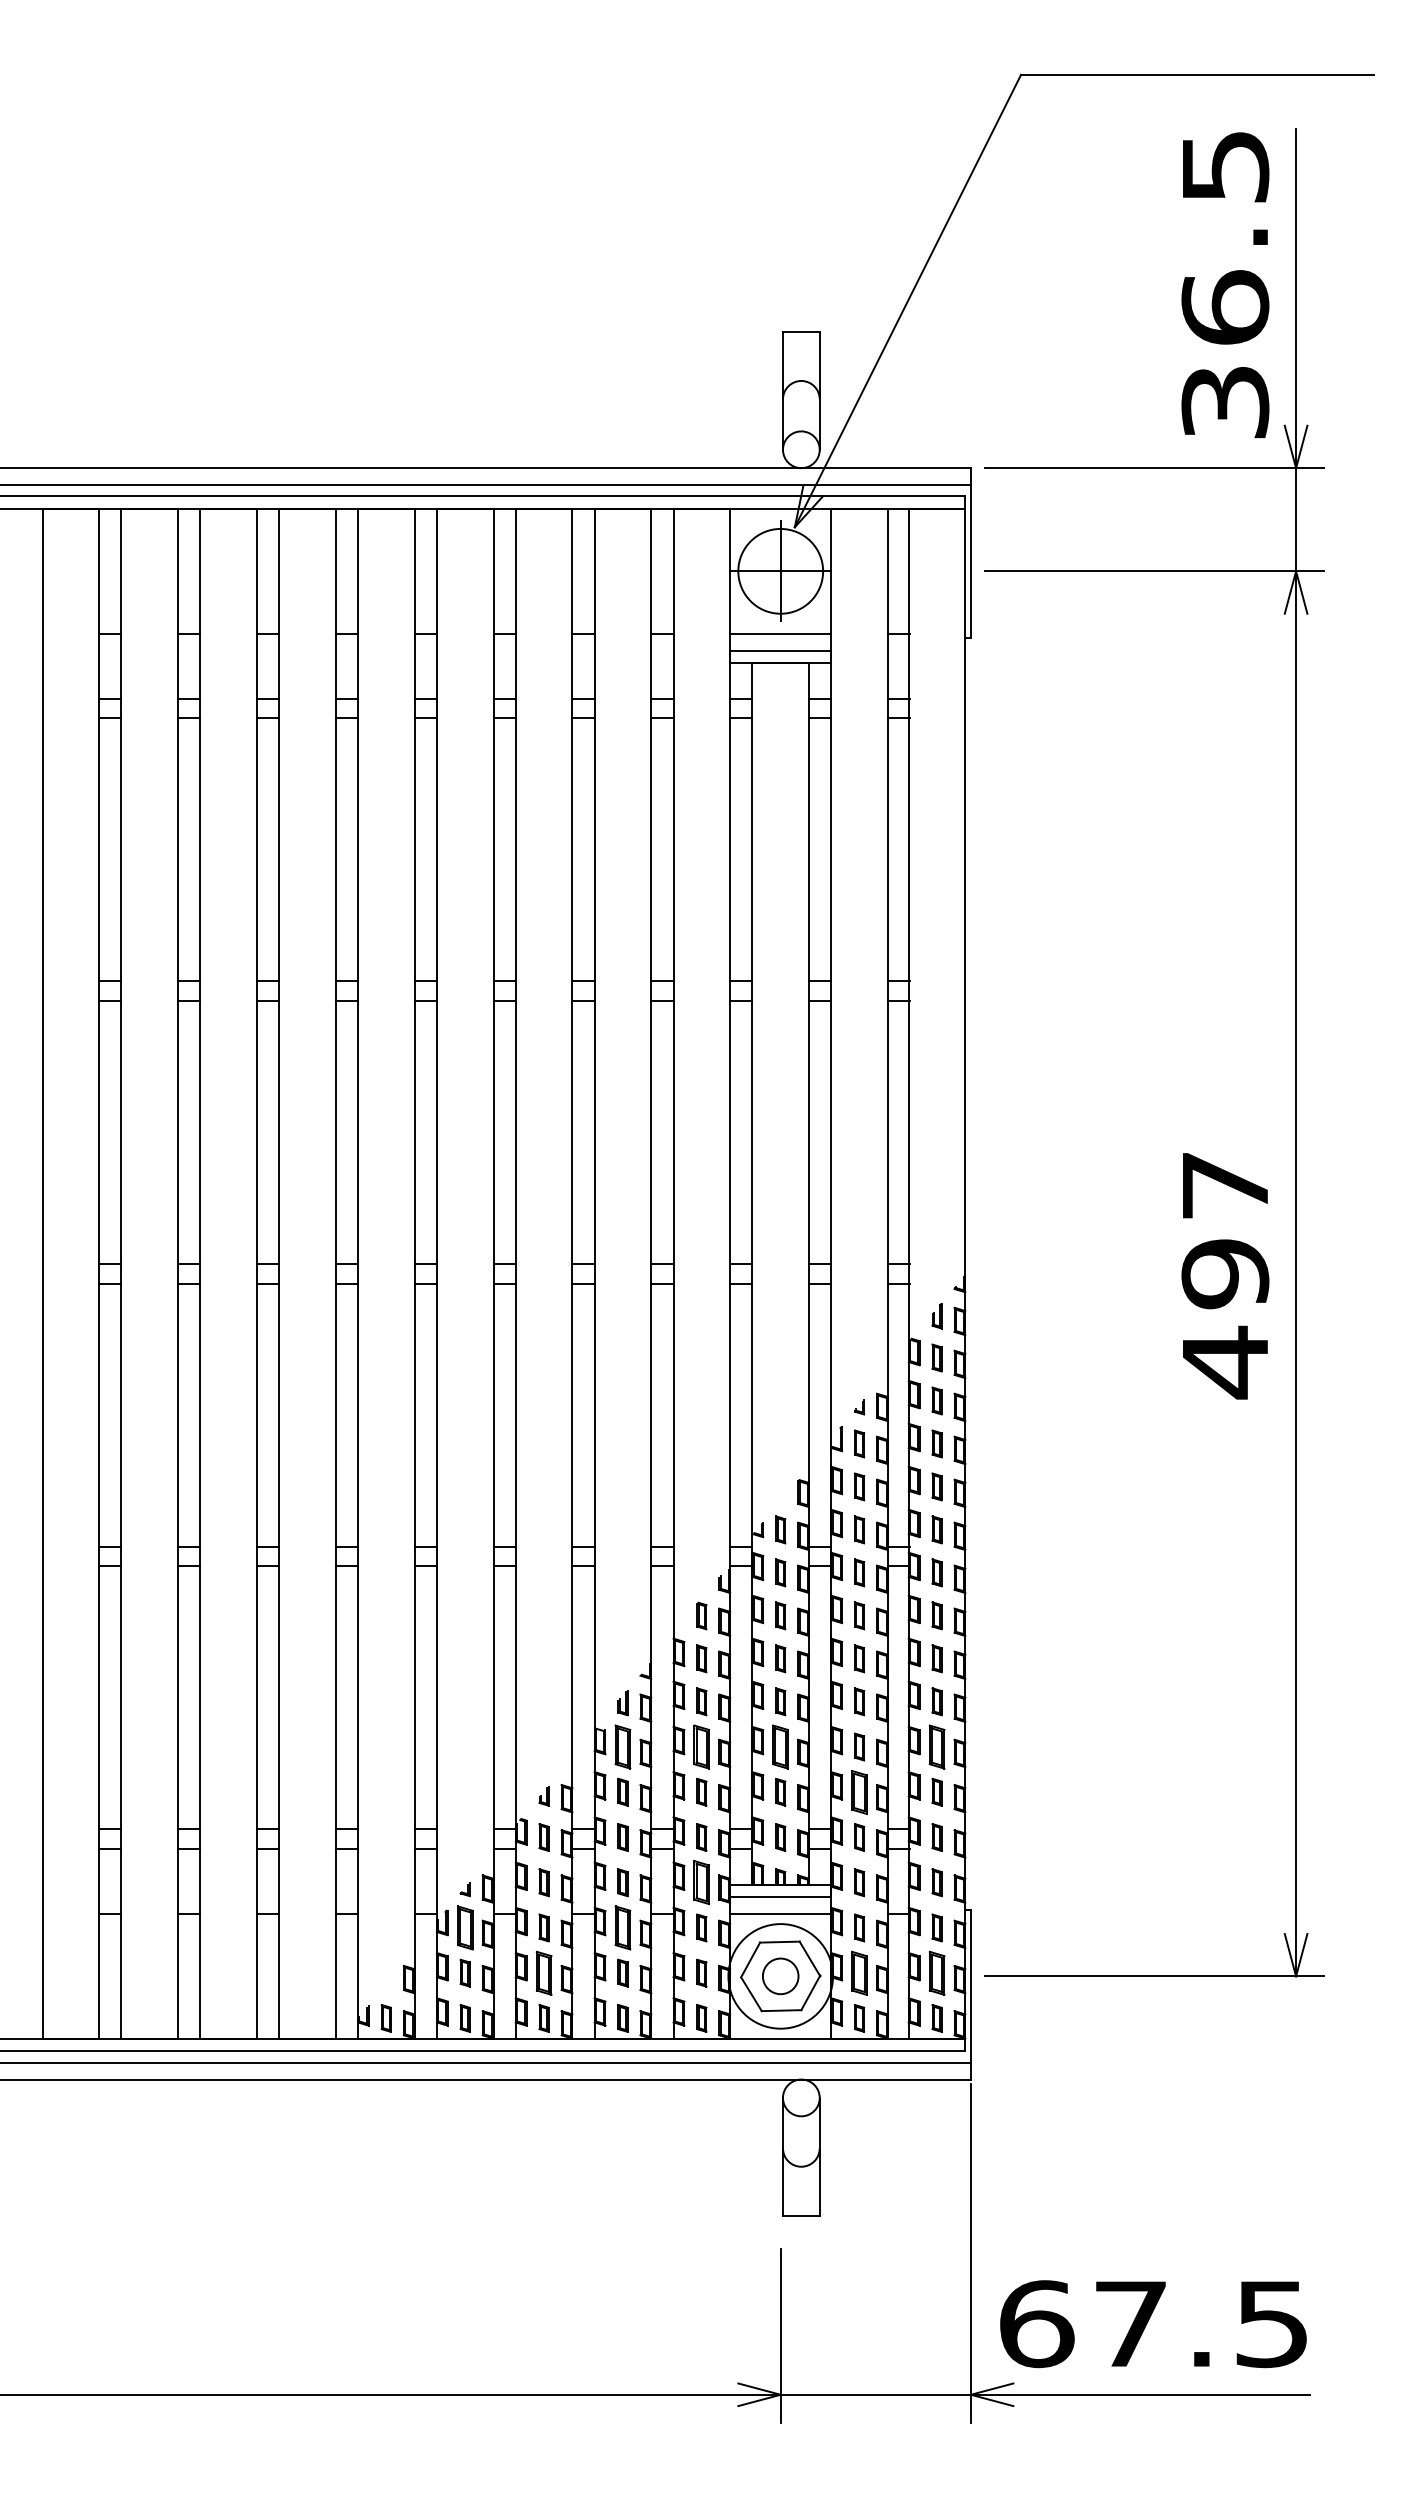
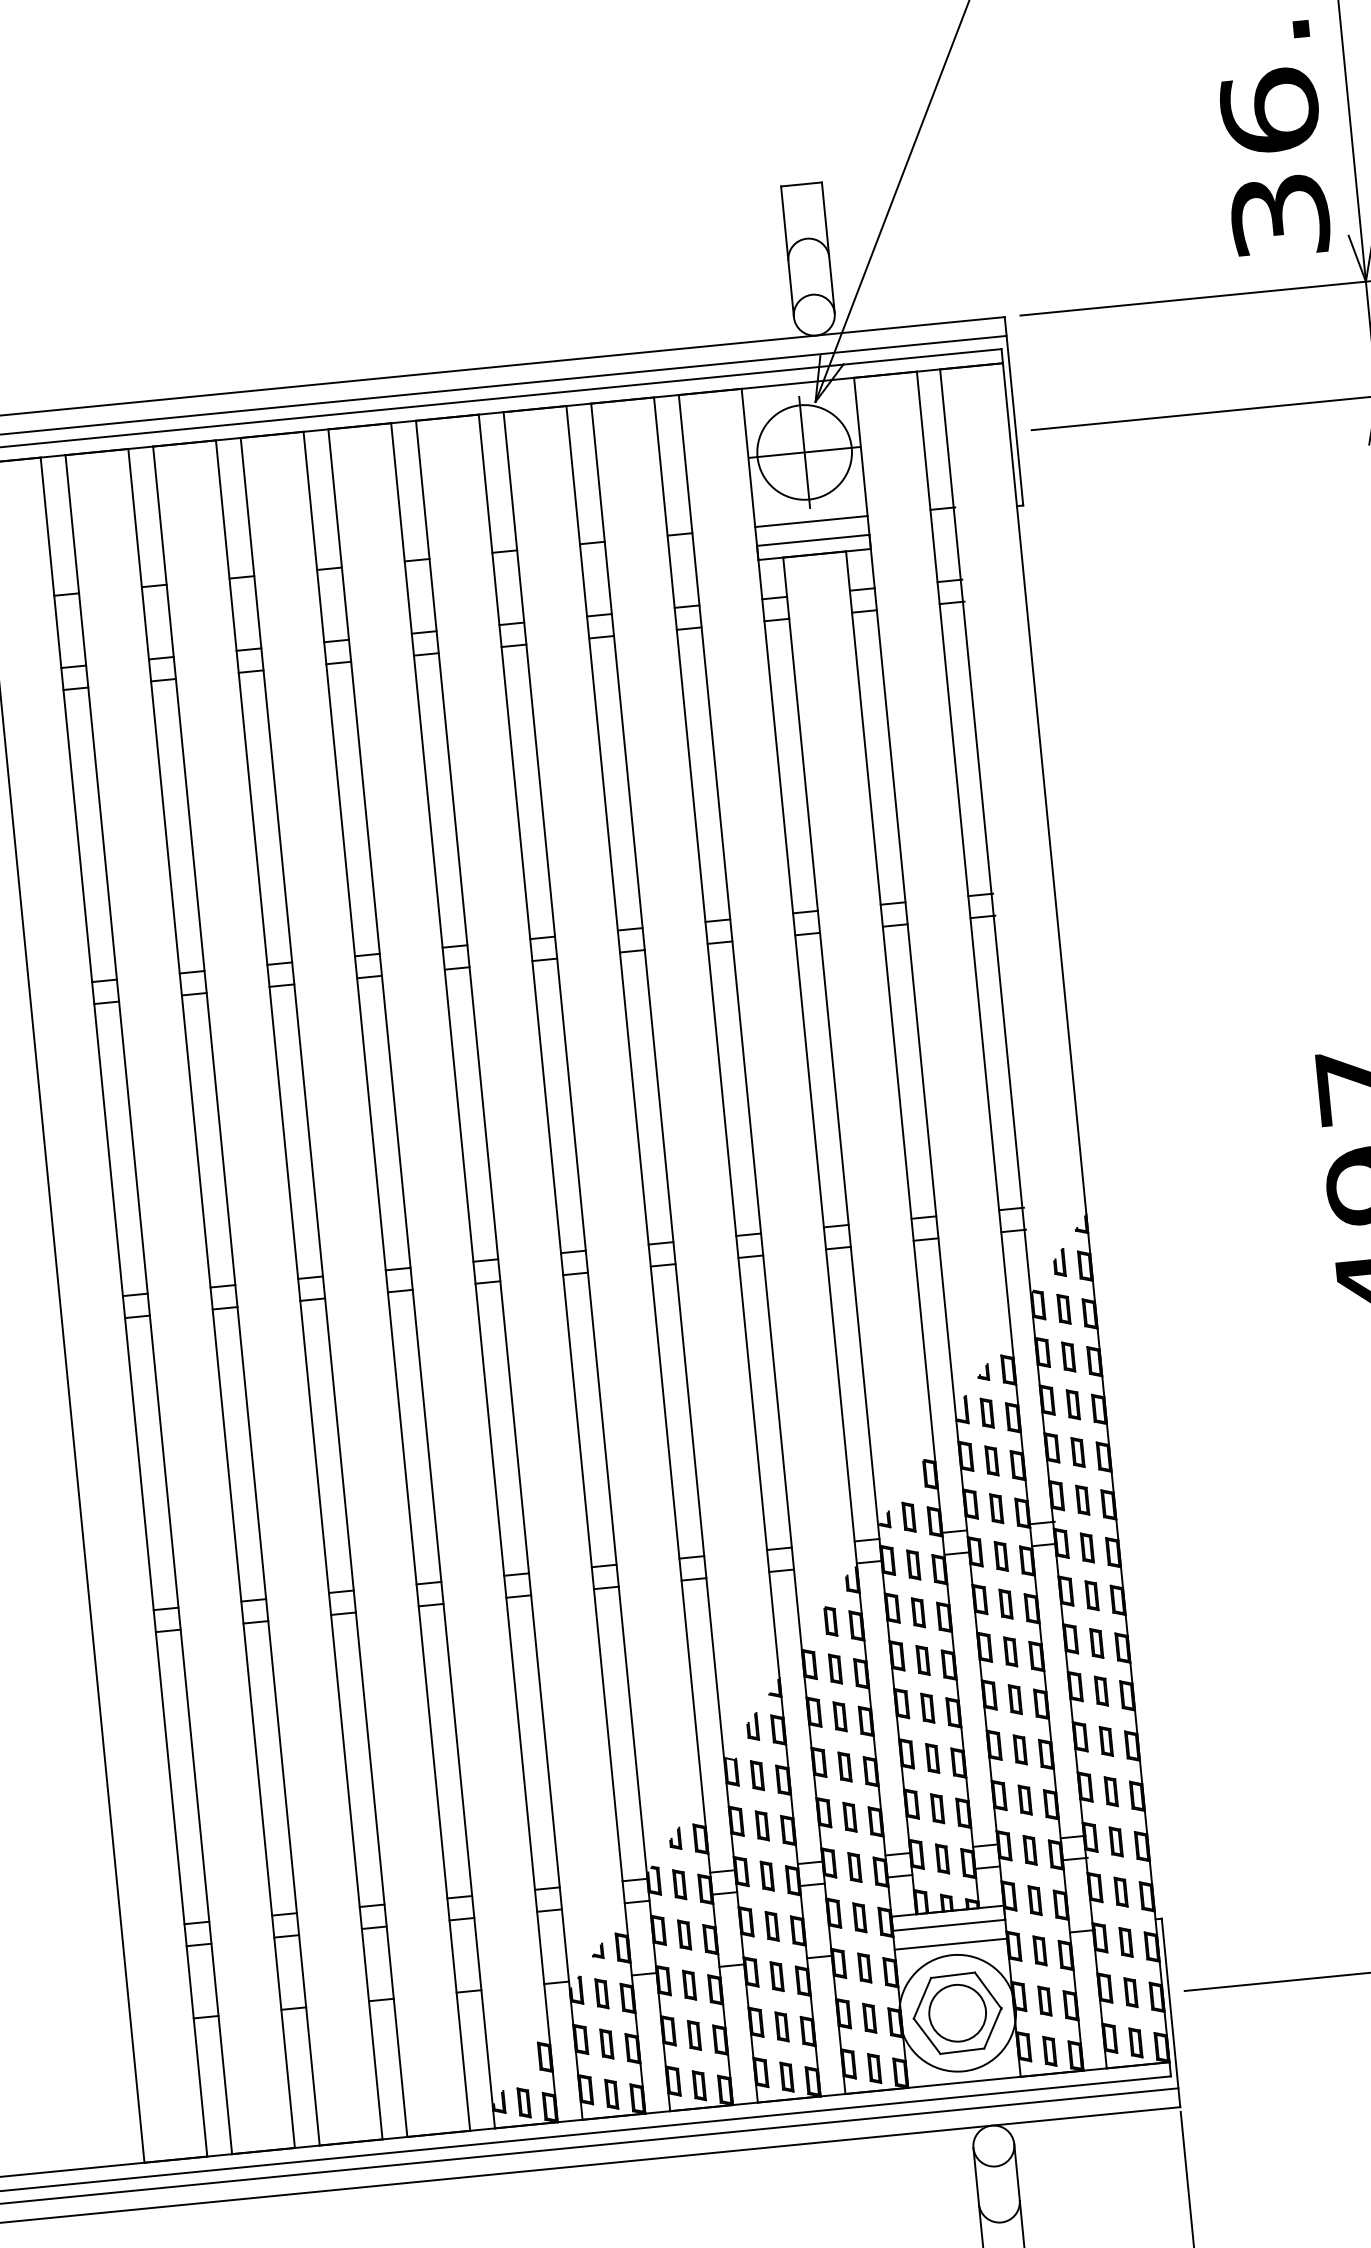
part: (622, 1746) -> (756, 1775), size x0.62
part: (701, 1746) -> (844, 1766), size x0.62
part: (780, 1746) -> (932, 1757), size x0.62
part: (936, 1746) -> (1105, 1740), size x0.62
part: (859, 1791) -> (1025, 1799), size x0.62
part: (701, 1882) -> (859, 1917), size x0.62
part: (464, 1927) -> (601, 1993), size x0.62
part: (622, 1927) -> (776, 1976), size x0.62
part: (543, 1972) -> (693, 2034), size x0.62
part: (859, 1972) -> (1044, 2000), size x0.62
part: (936, 1972) -> (1130, 1991), size x0.62
circle: (780, 1975) -> (957, 2012), size x1.43

